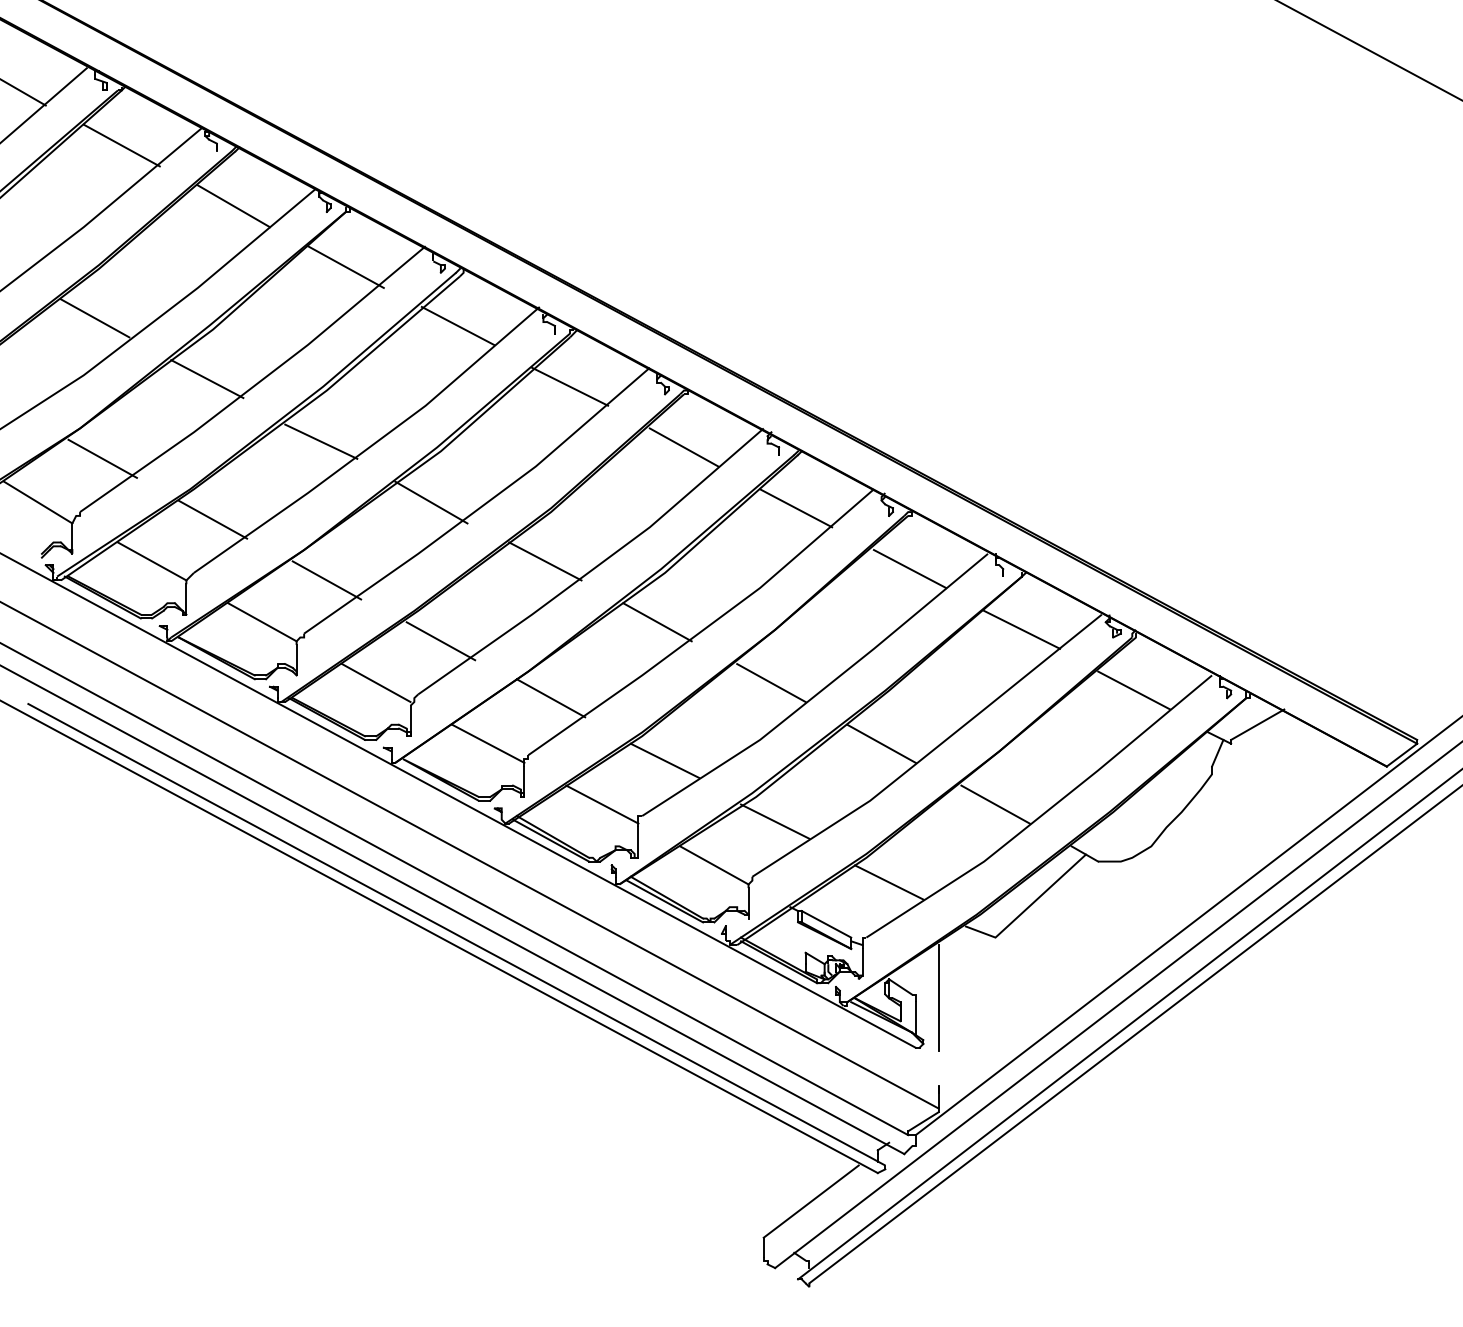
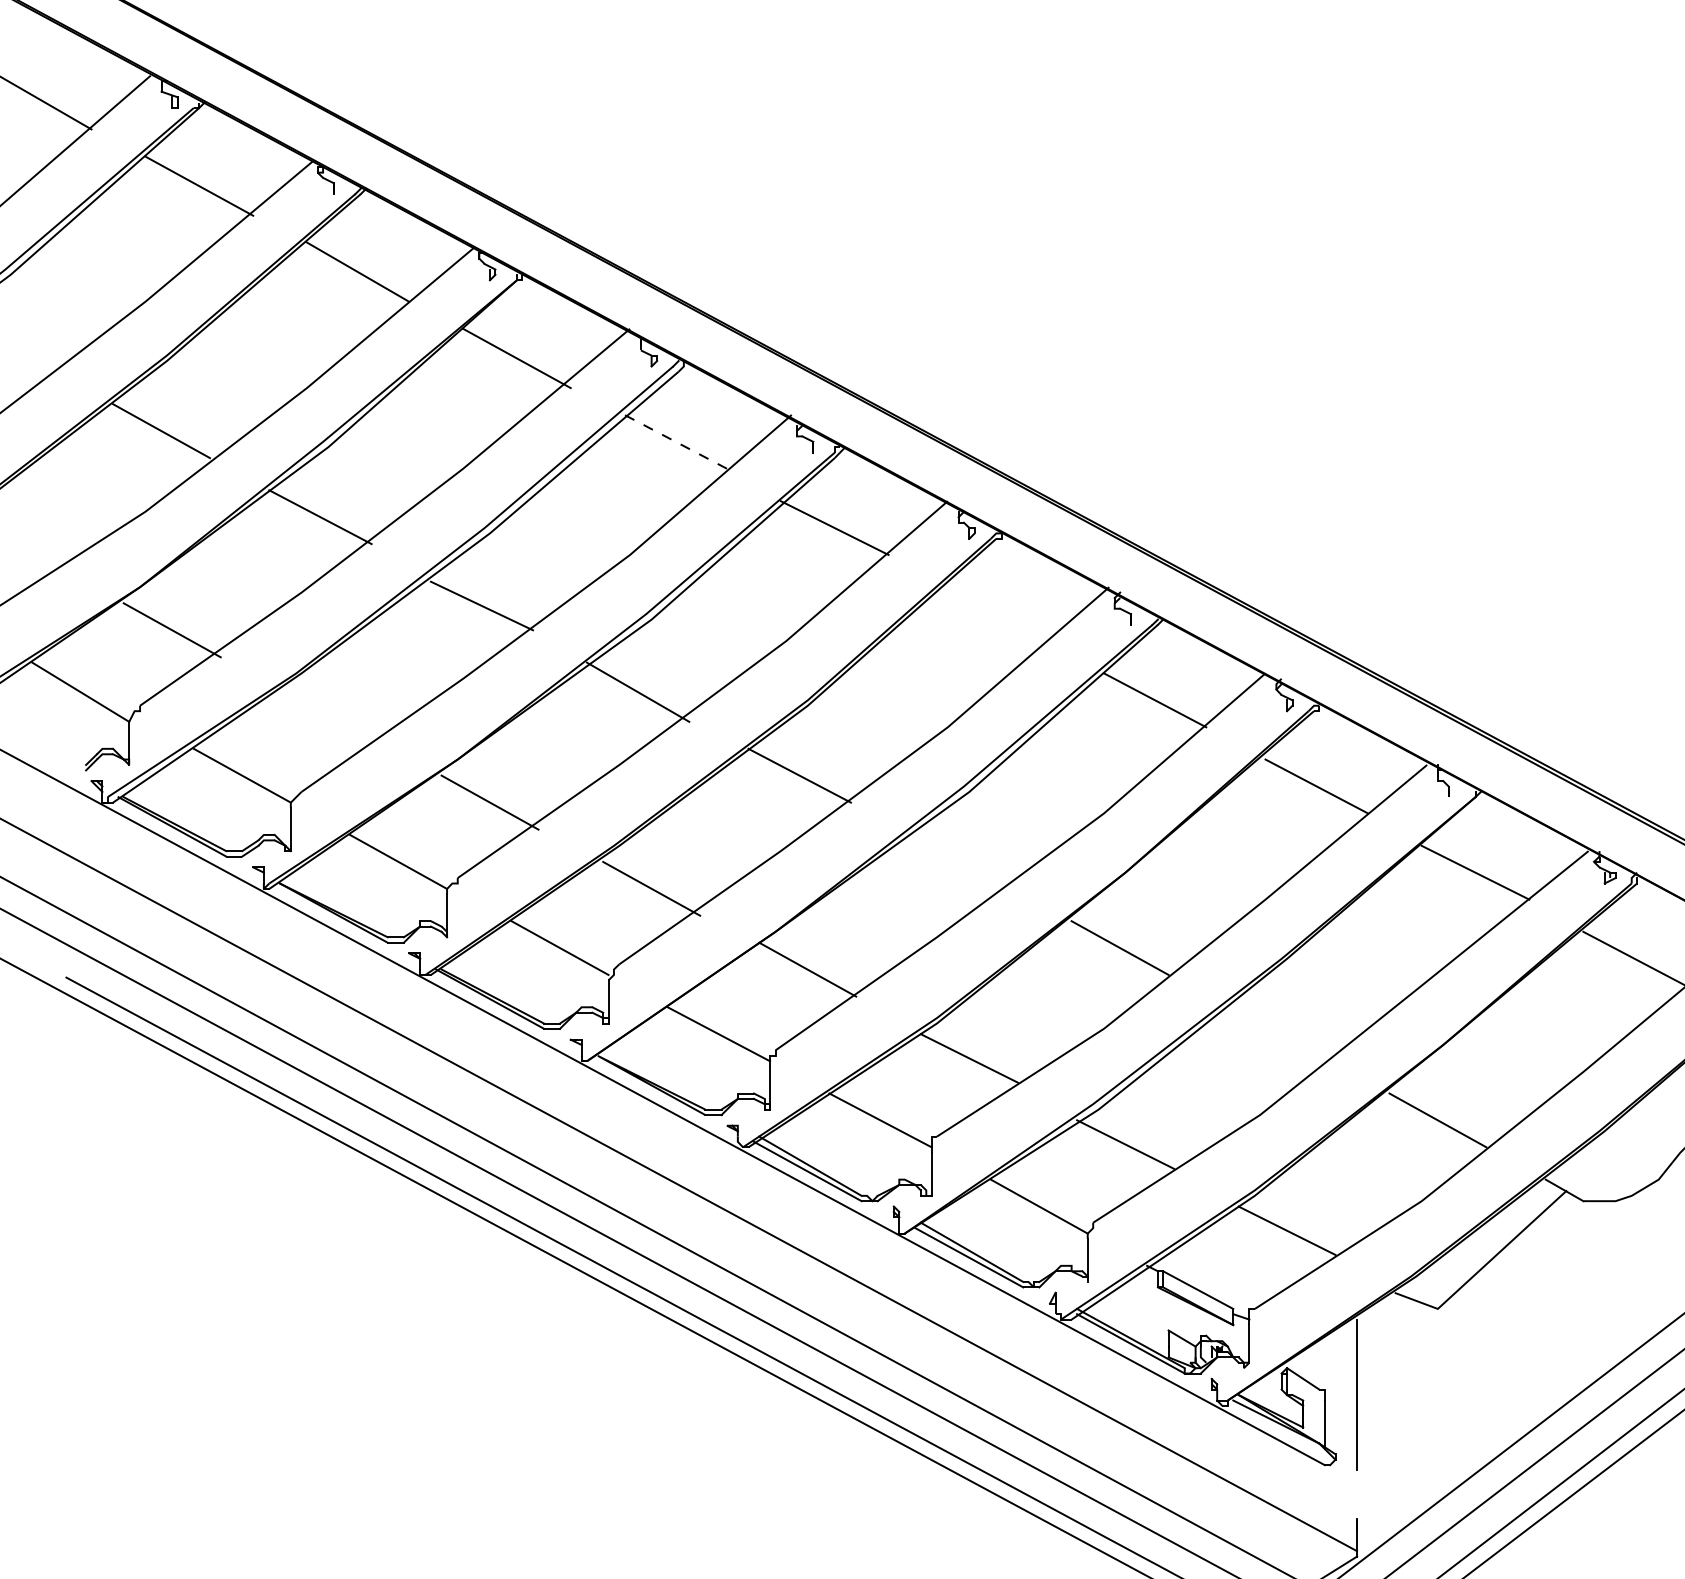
line: (457, 325) -> (675, 441), solid -> dashed
line: (683, 447) -> (995, 614), removed
line: (212, 519) -> (327, 716), removed
line: (657, 622) -> (958, 862), removed
line: (881, 743) -> (1276, 1033), removed

